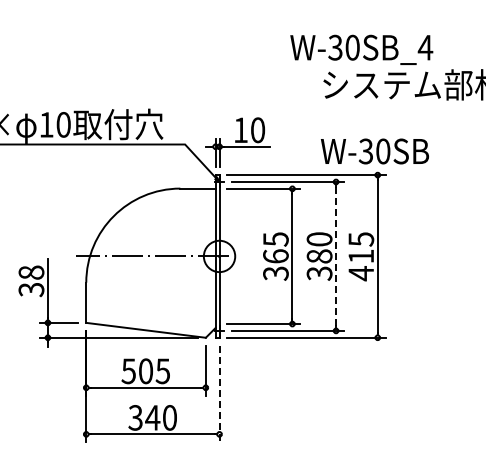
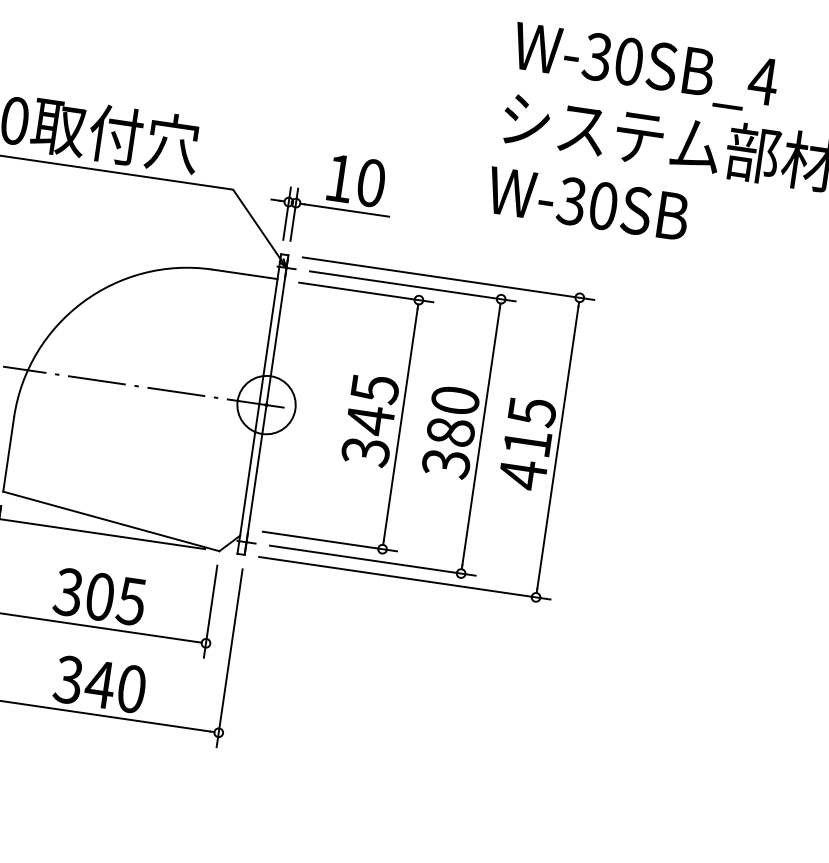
text: (361, 49) -> (644, 67), moved
text: (374, 151) -> (587, 203), moved
text: (275, 256) -> (369, 420), 365 -> 345
line: (336, 256) -> (481, 436), dashed -> solid
text: (128, 370) -> (68, 590), 505 -> 305
line: (219, 394) -> (229, 659), dashed -> solid

